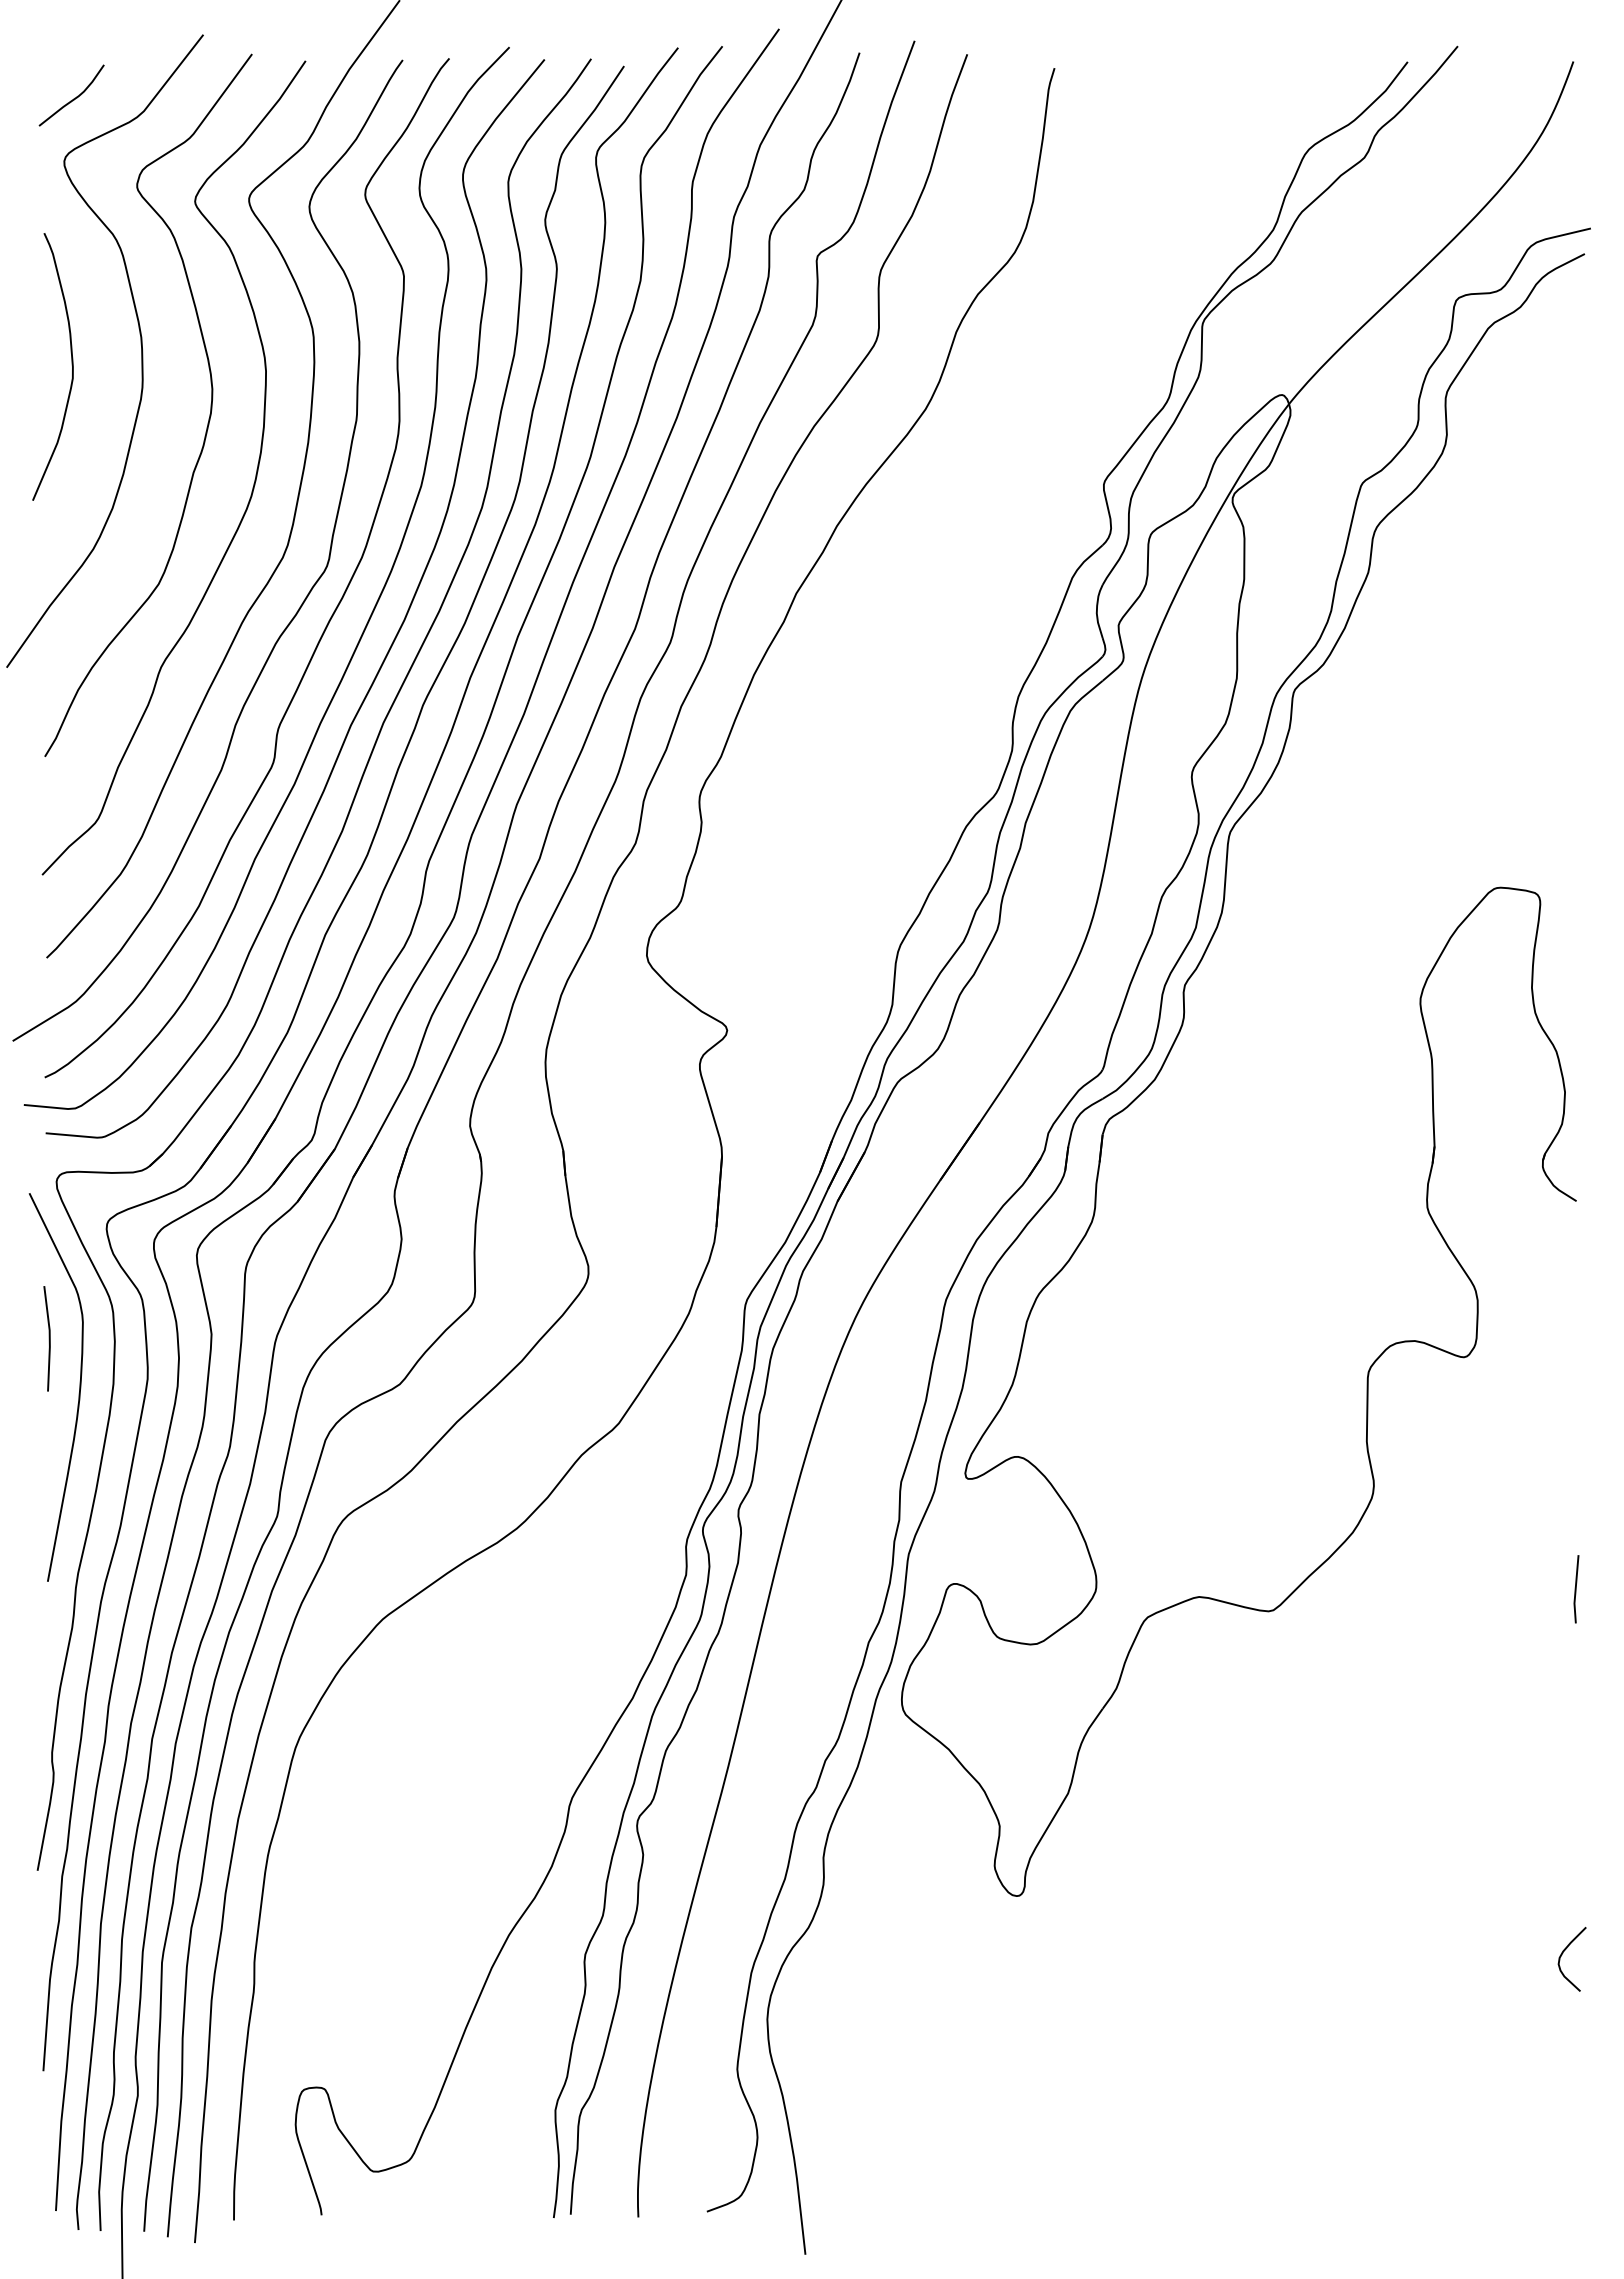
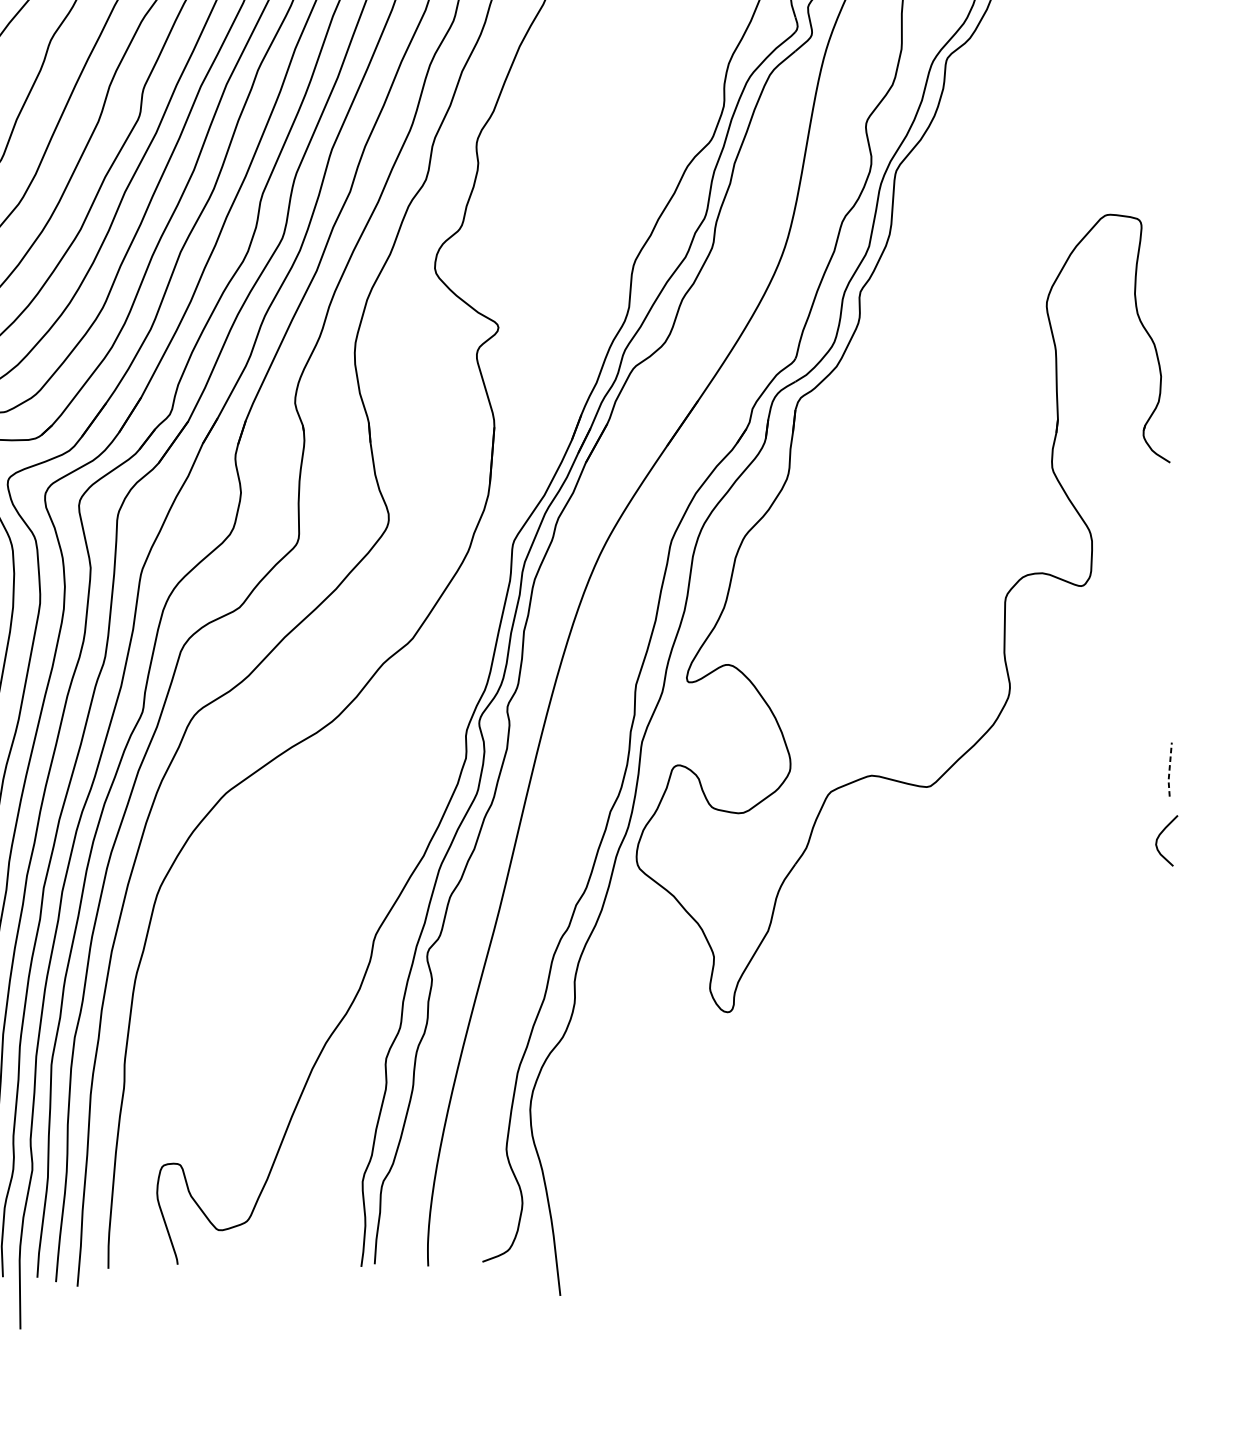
line: (1575, 1589) -> (1169, 769), solid -> dashed
curve: (1562, 1955) -> (1159, 837), moved

